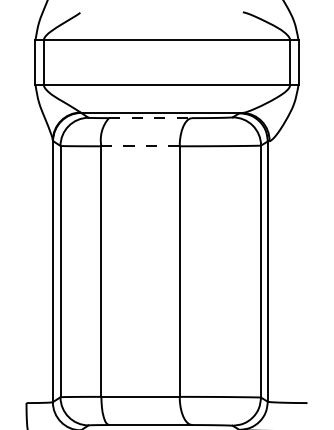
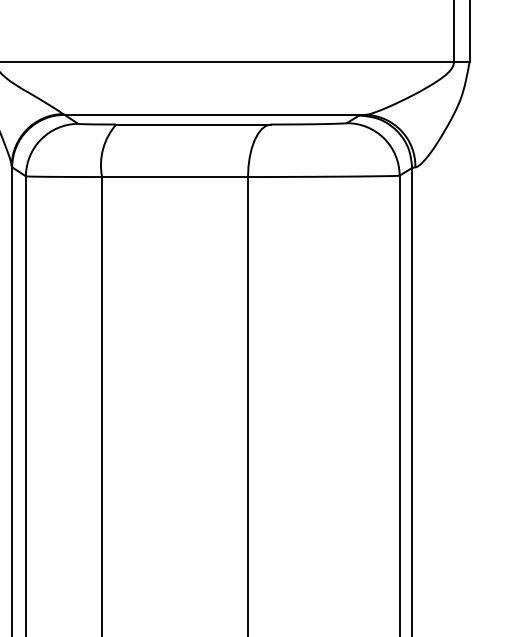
line: (150, 118) -> (193, 125), dashed -> solid
line: (140, 146) -> (174, 177), dashed -> solid

